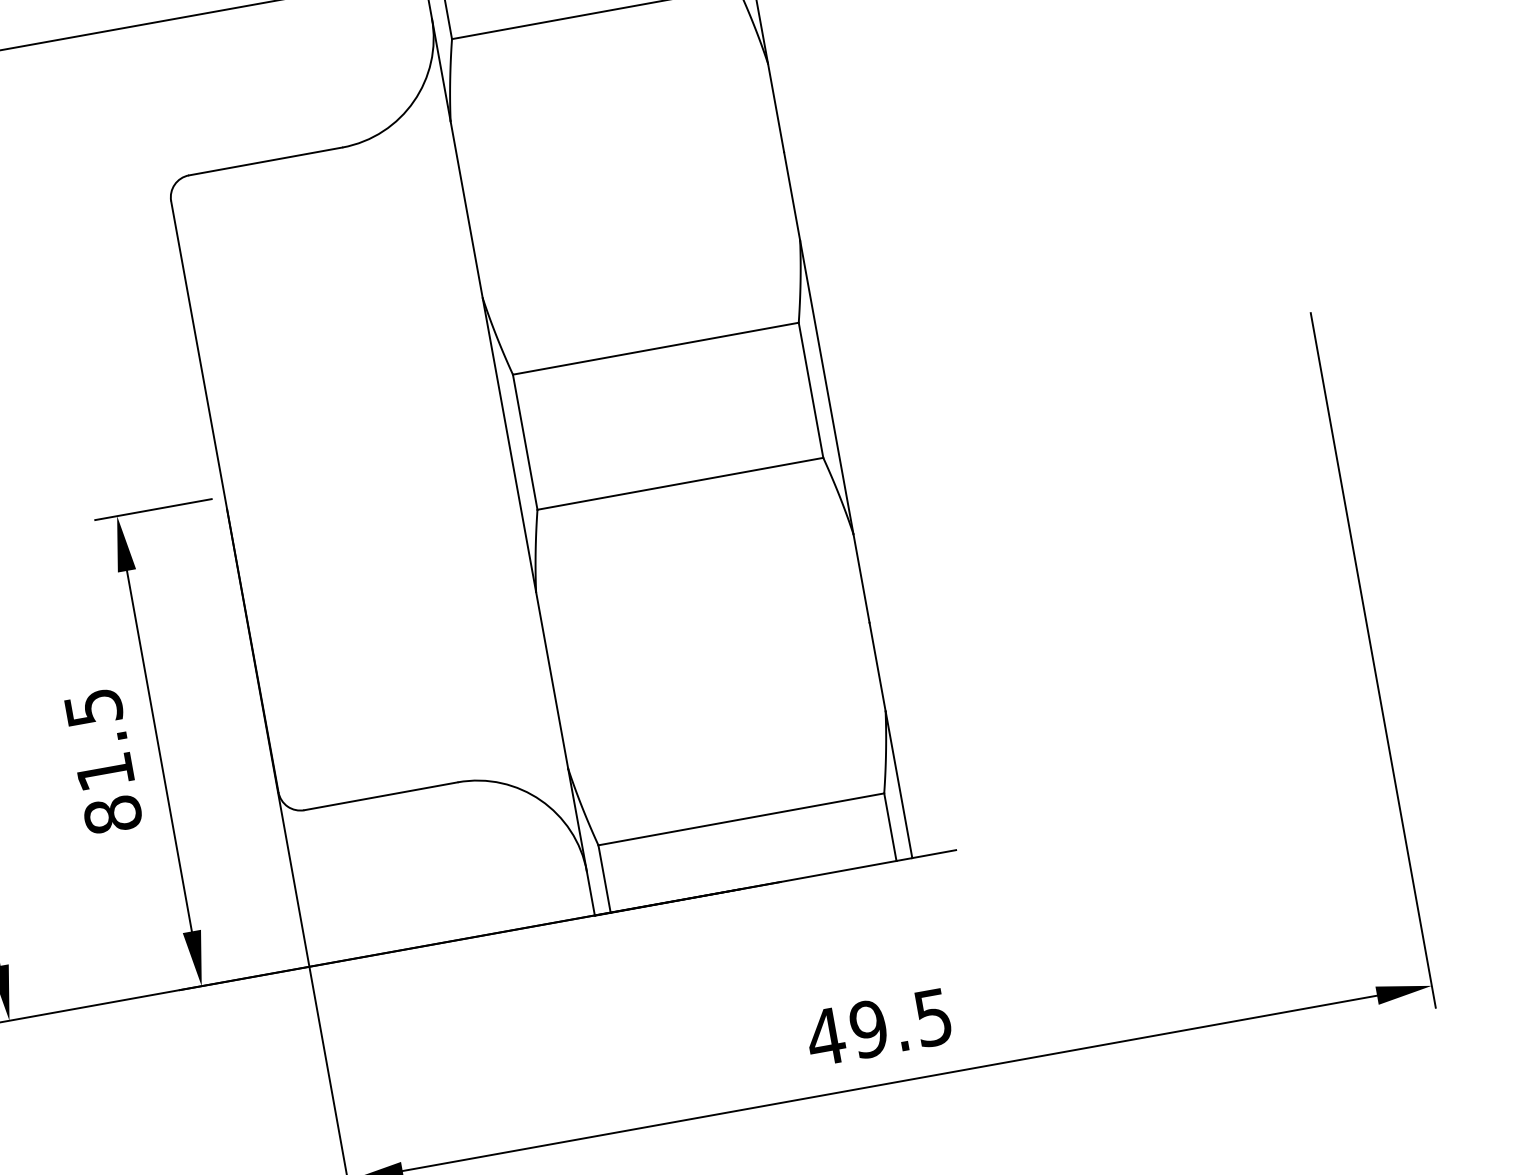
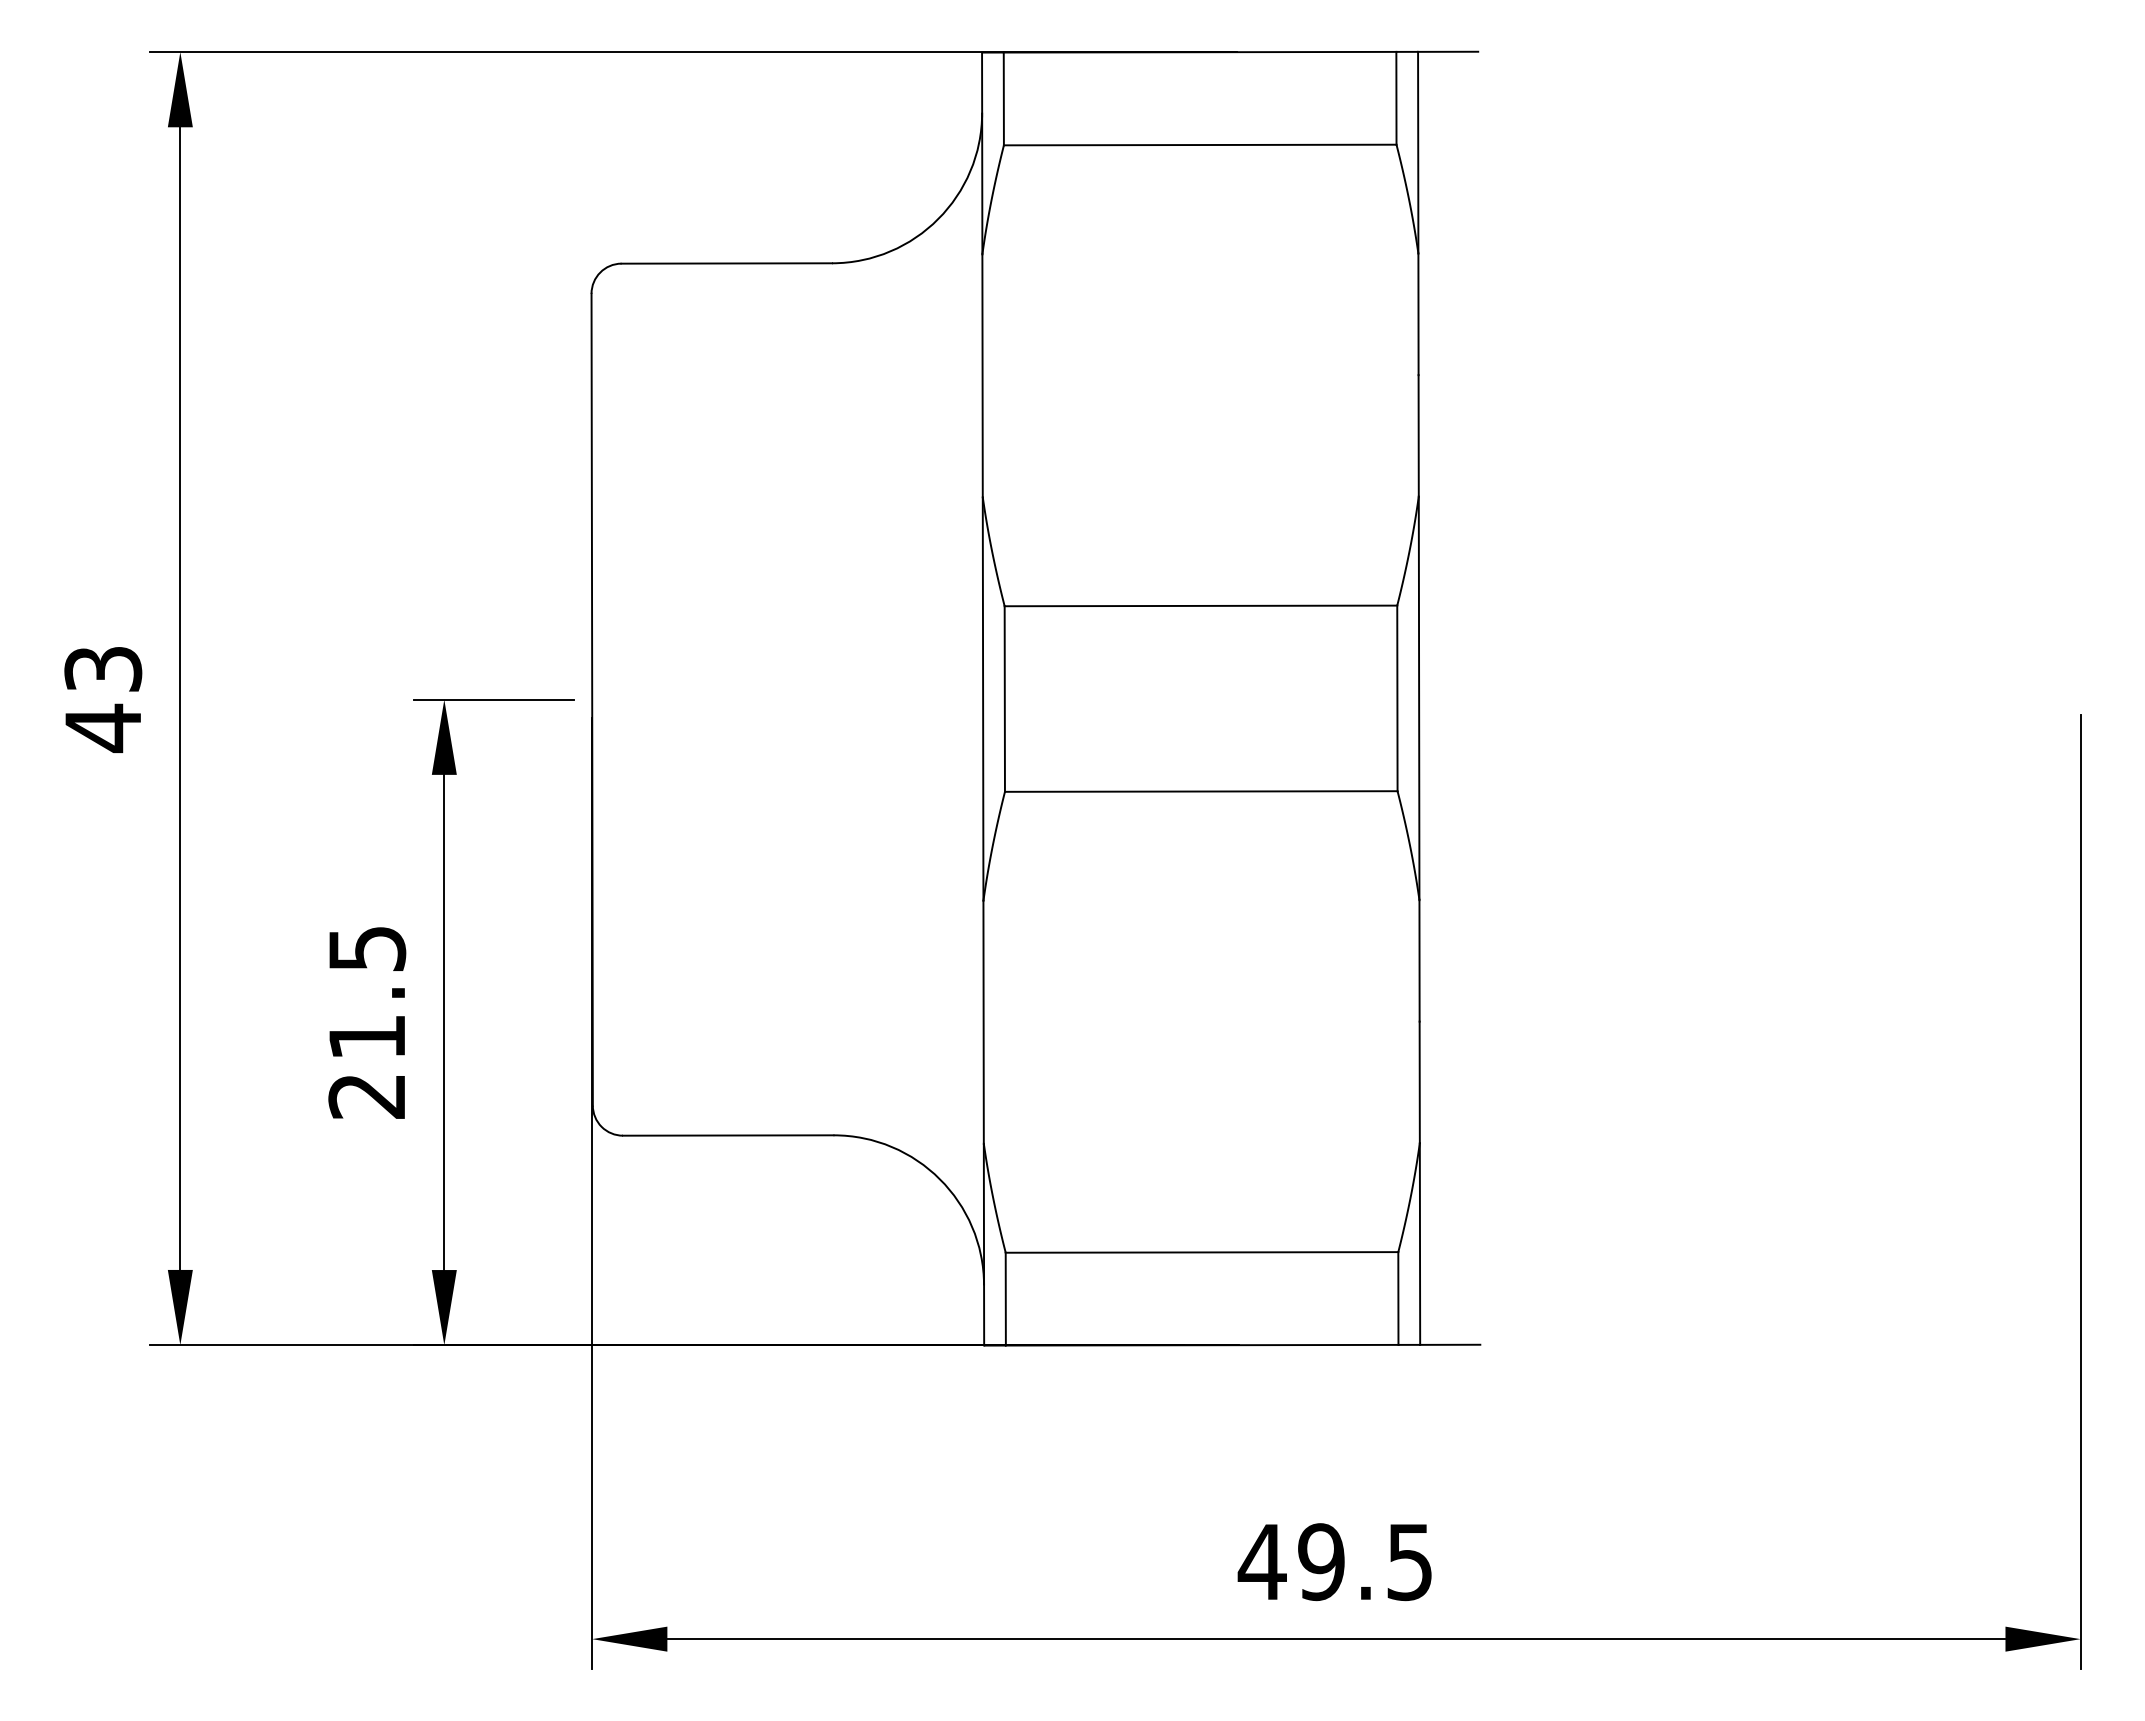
text: (113, 815) -> (367, 1096), 81.5 -> 21.5

